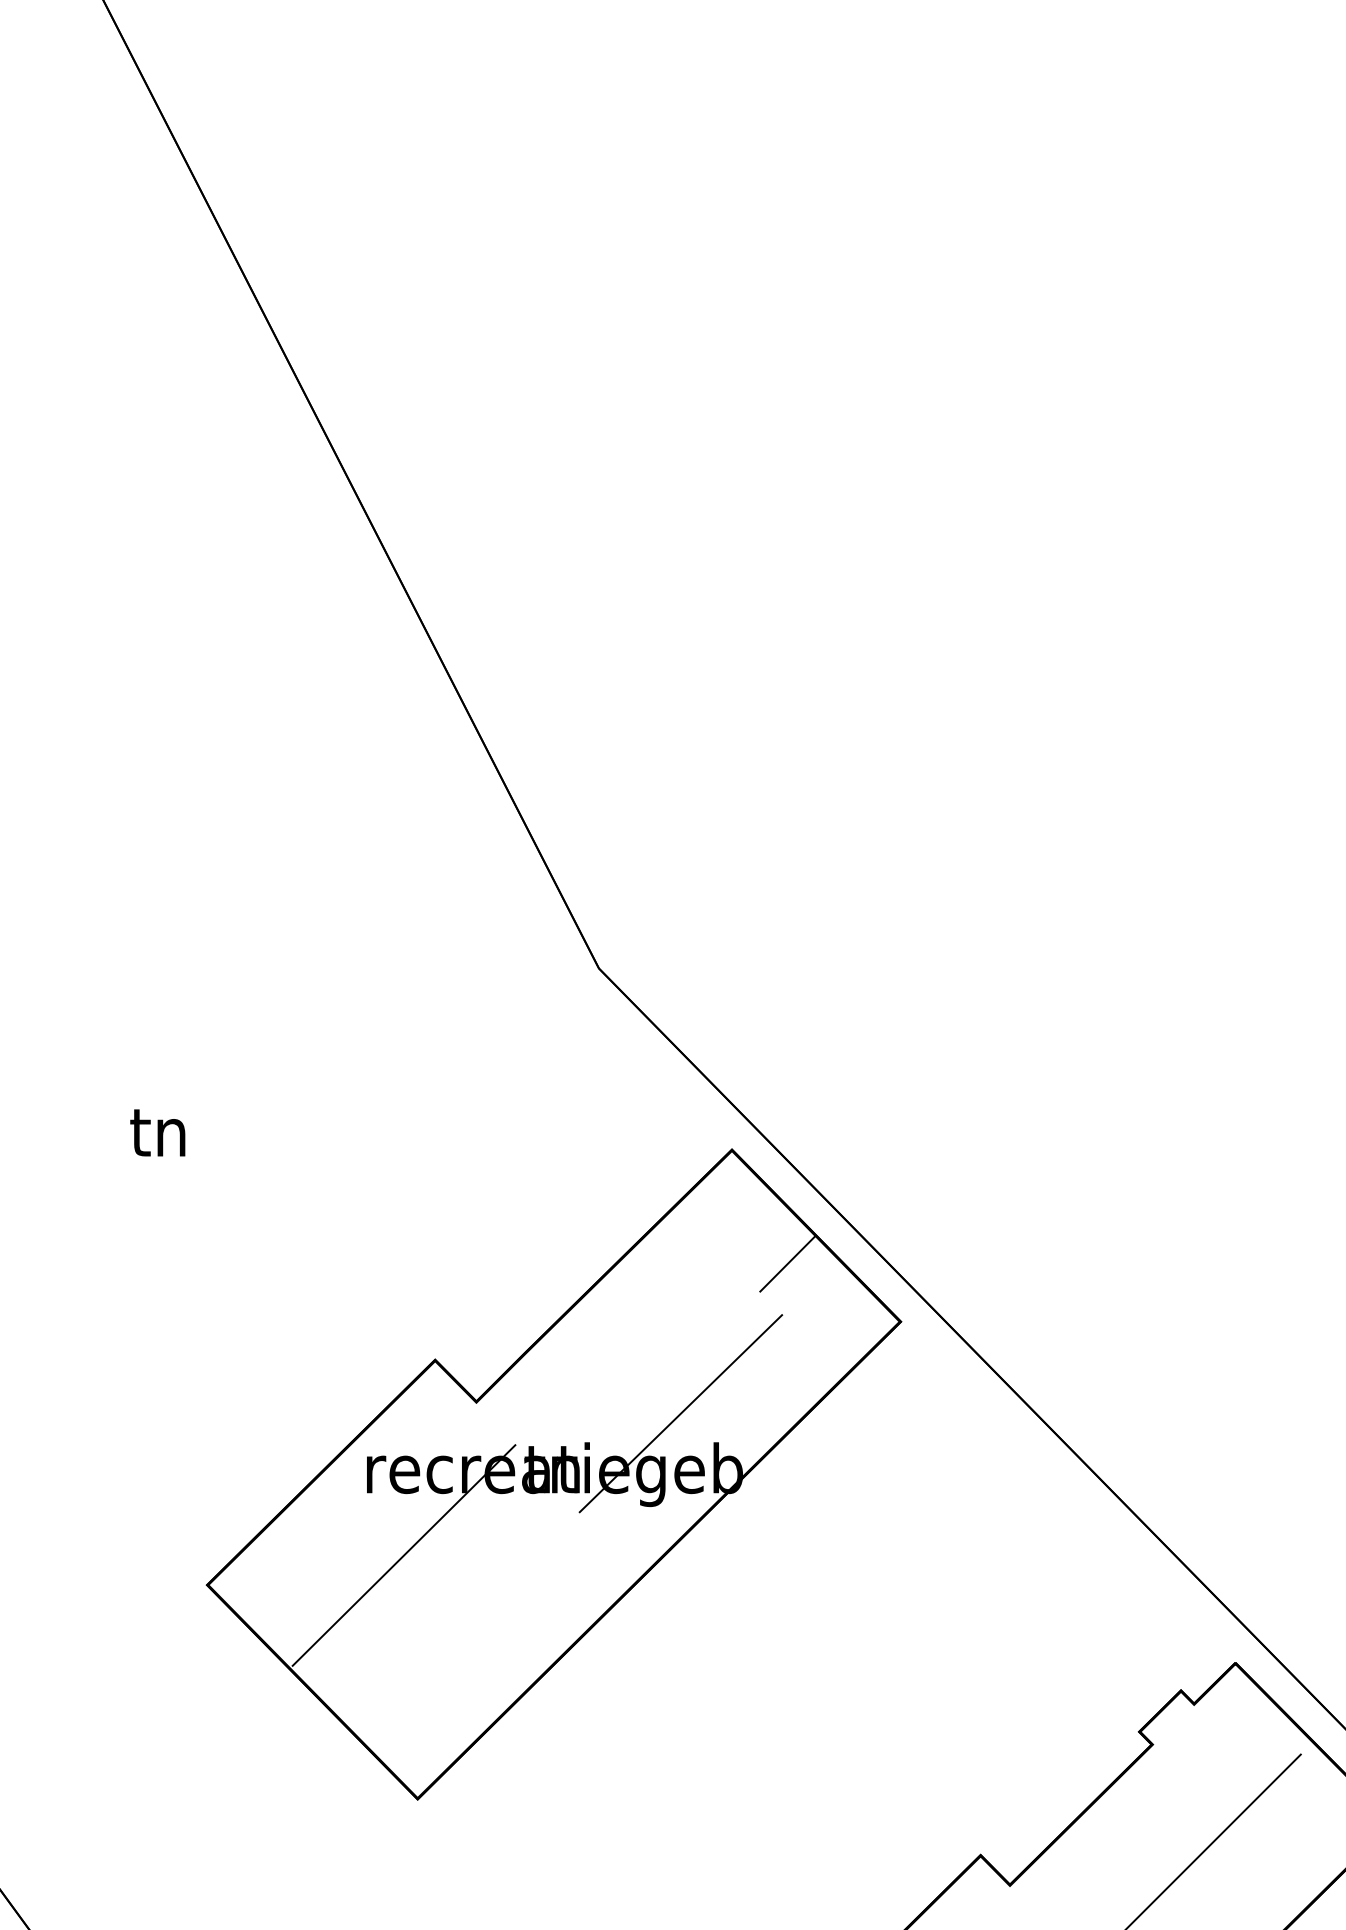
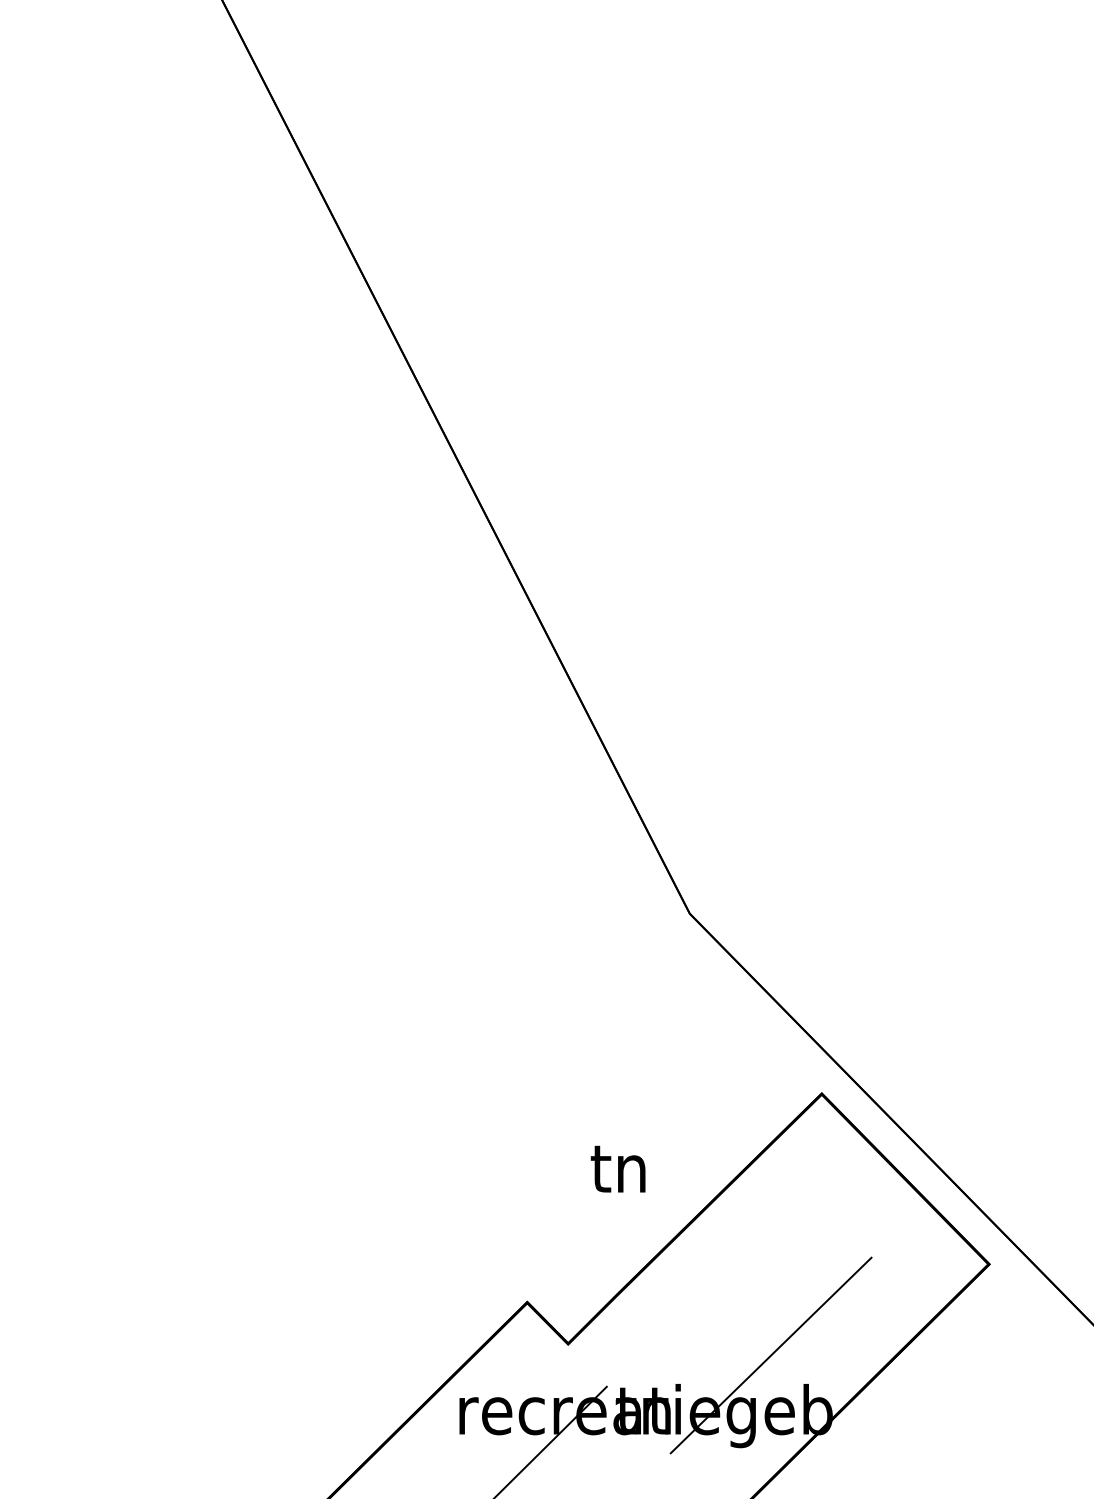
text: (157, 1132) -> (617, 1168), moved
line: (787, 1263) -> (876, 1206), removed

